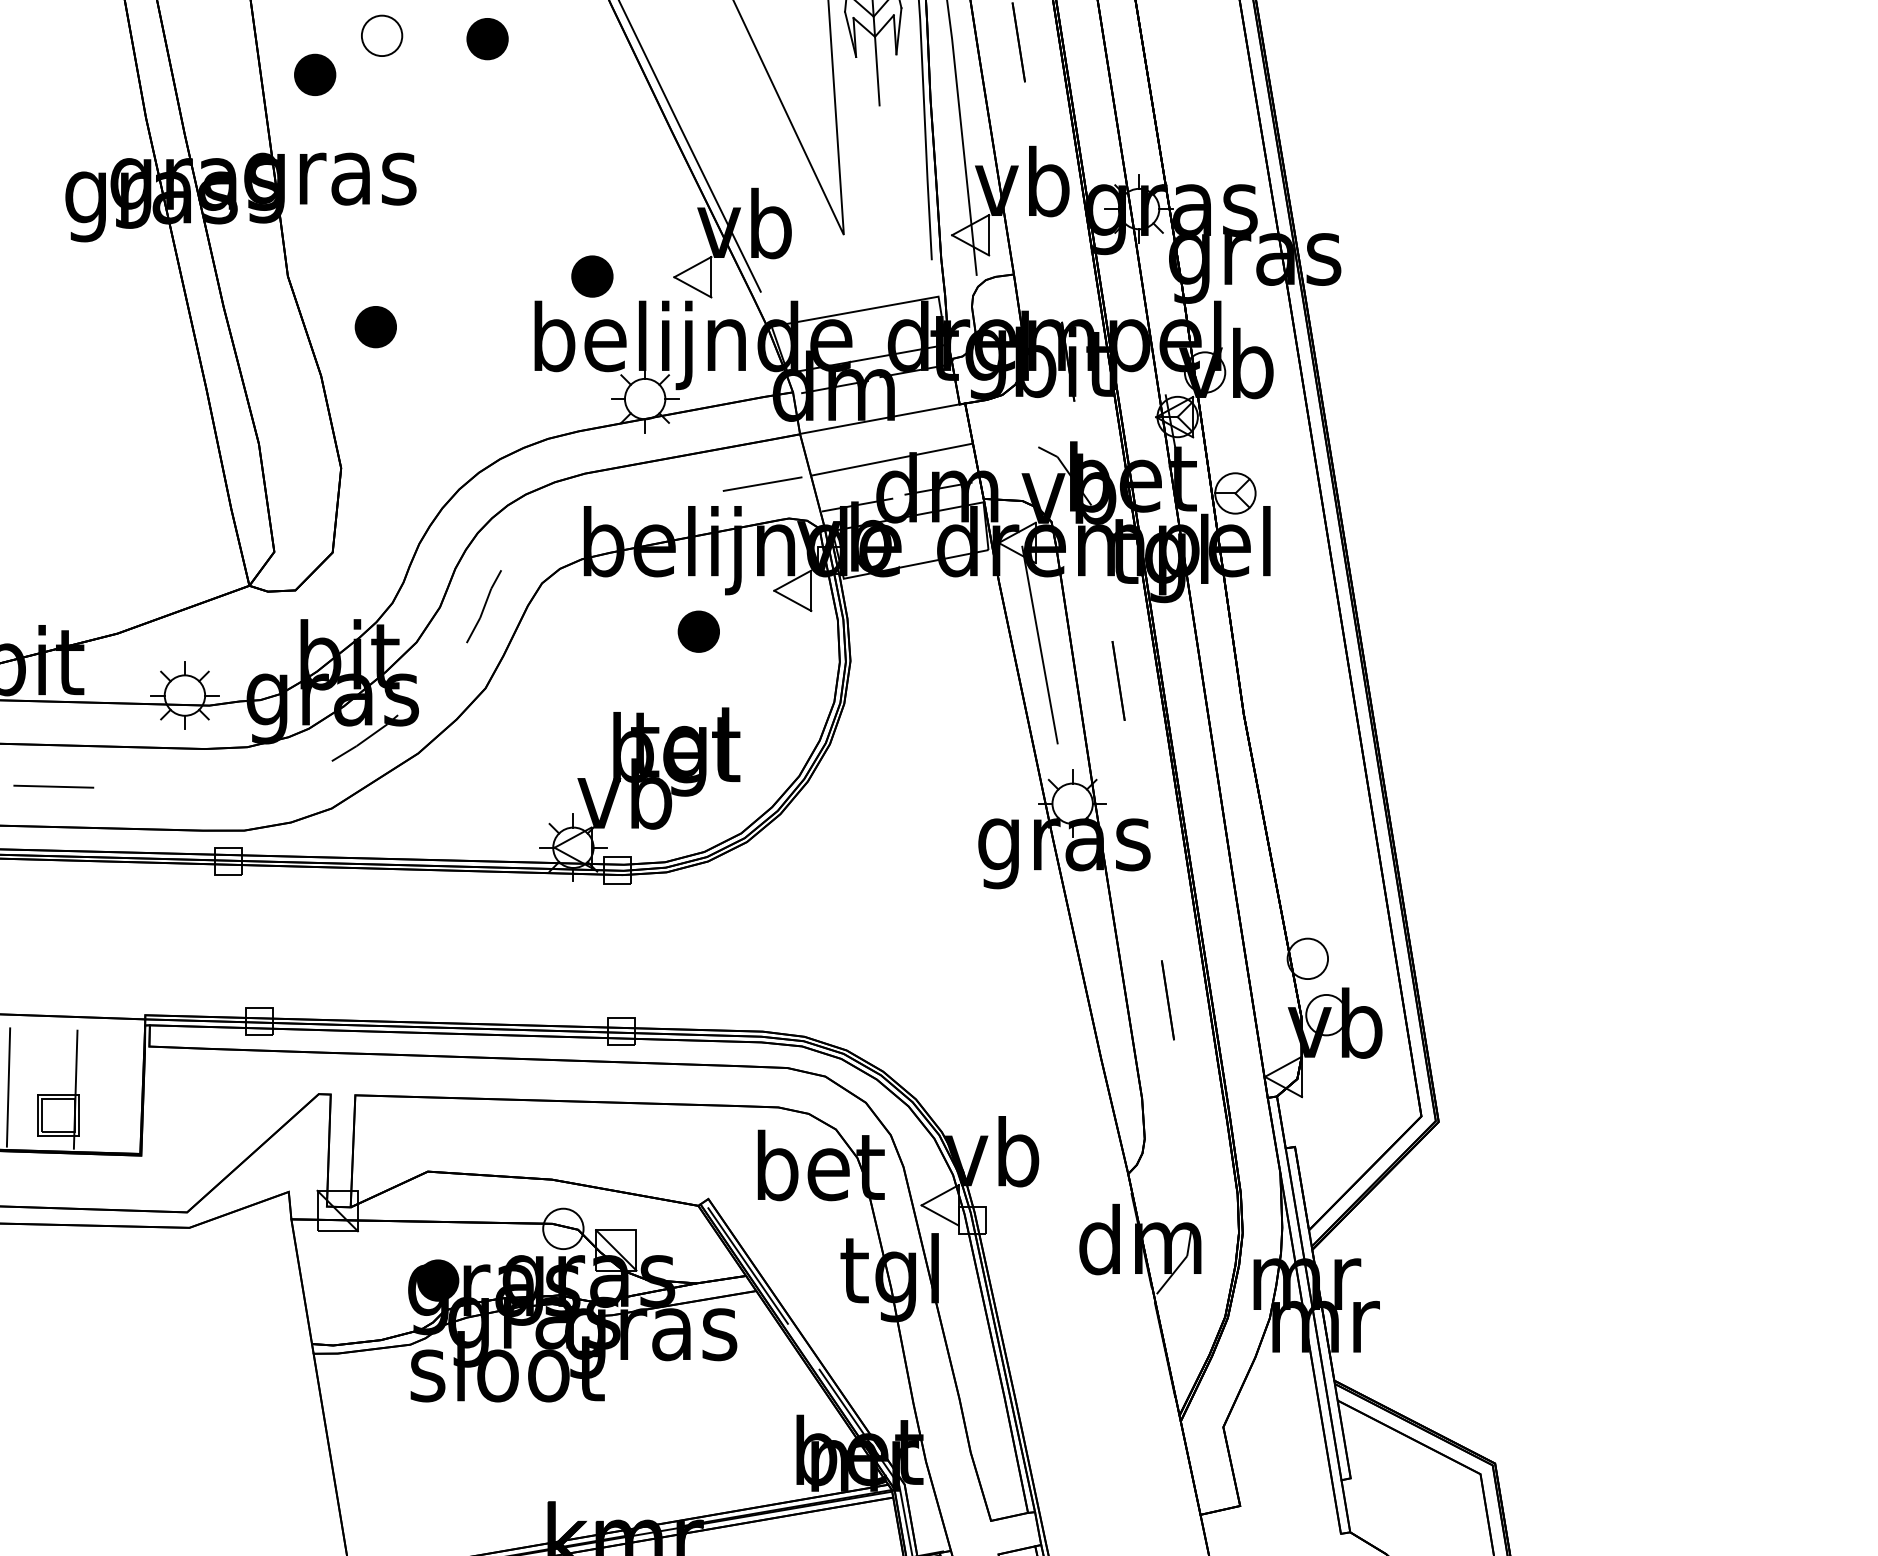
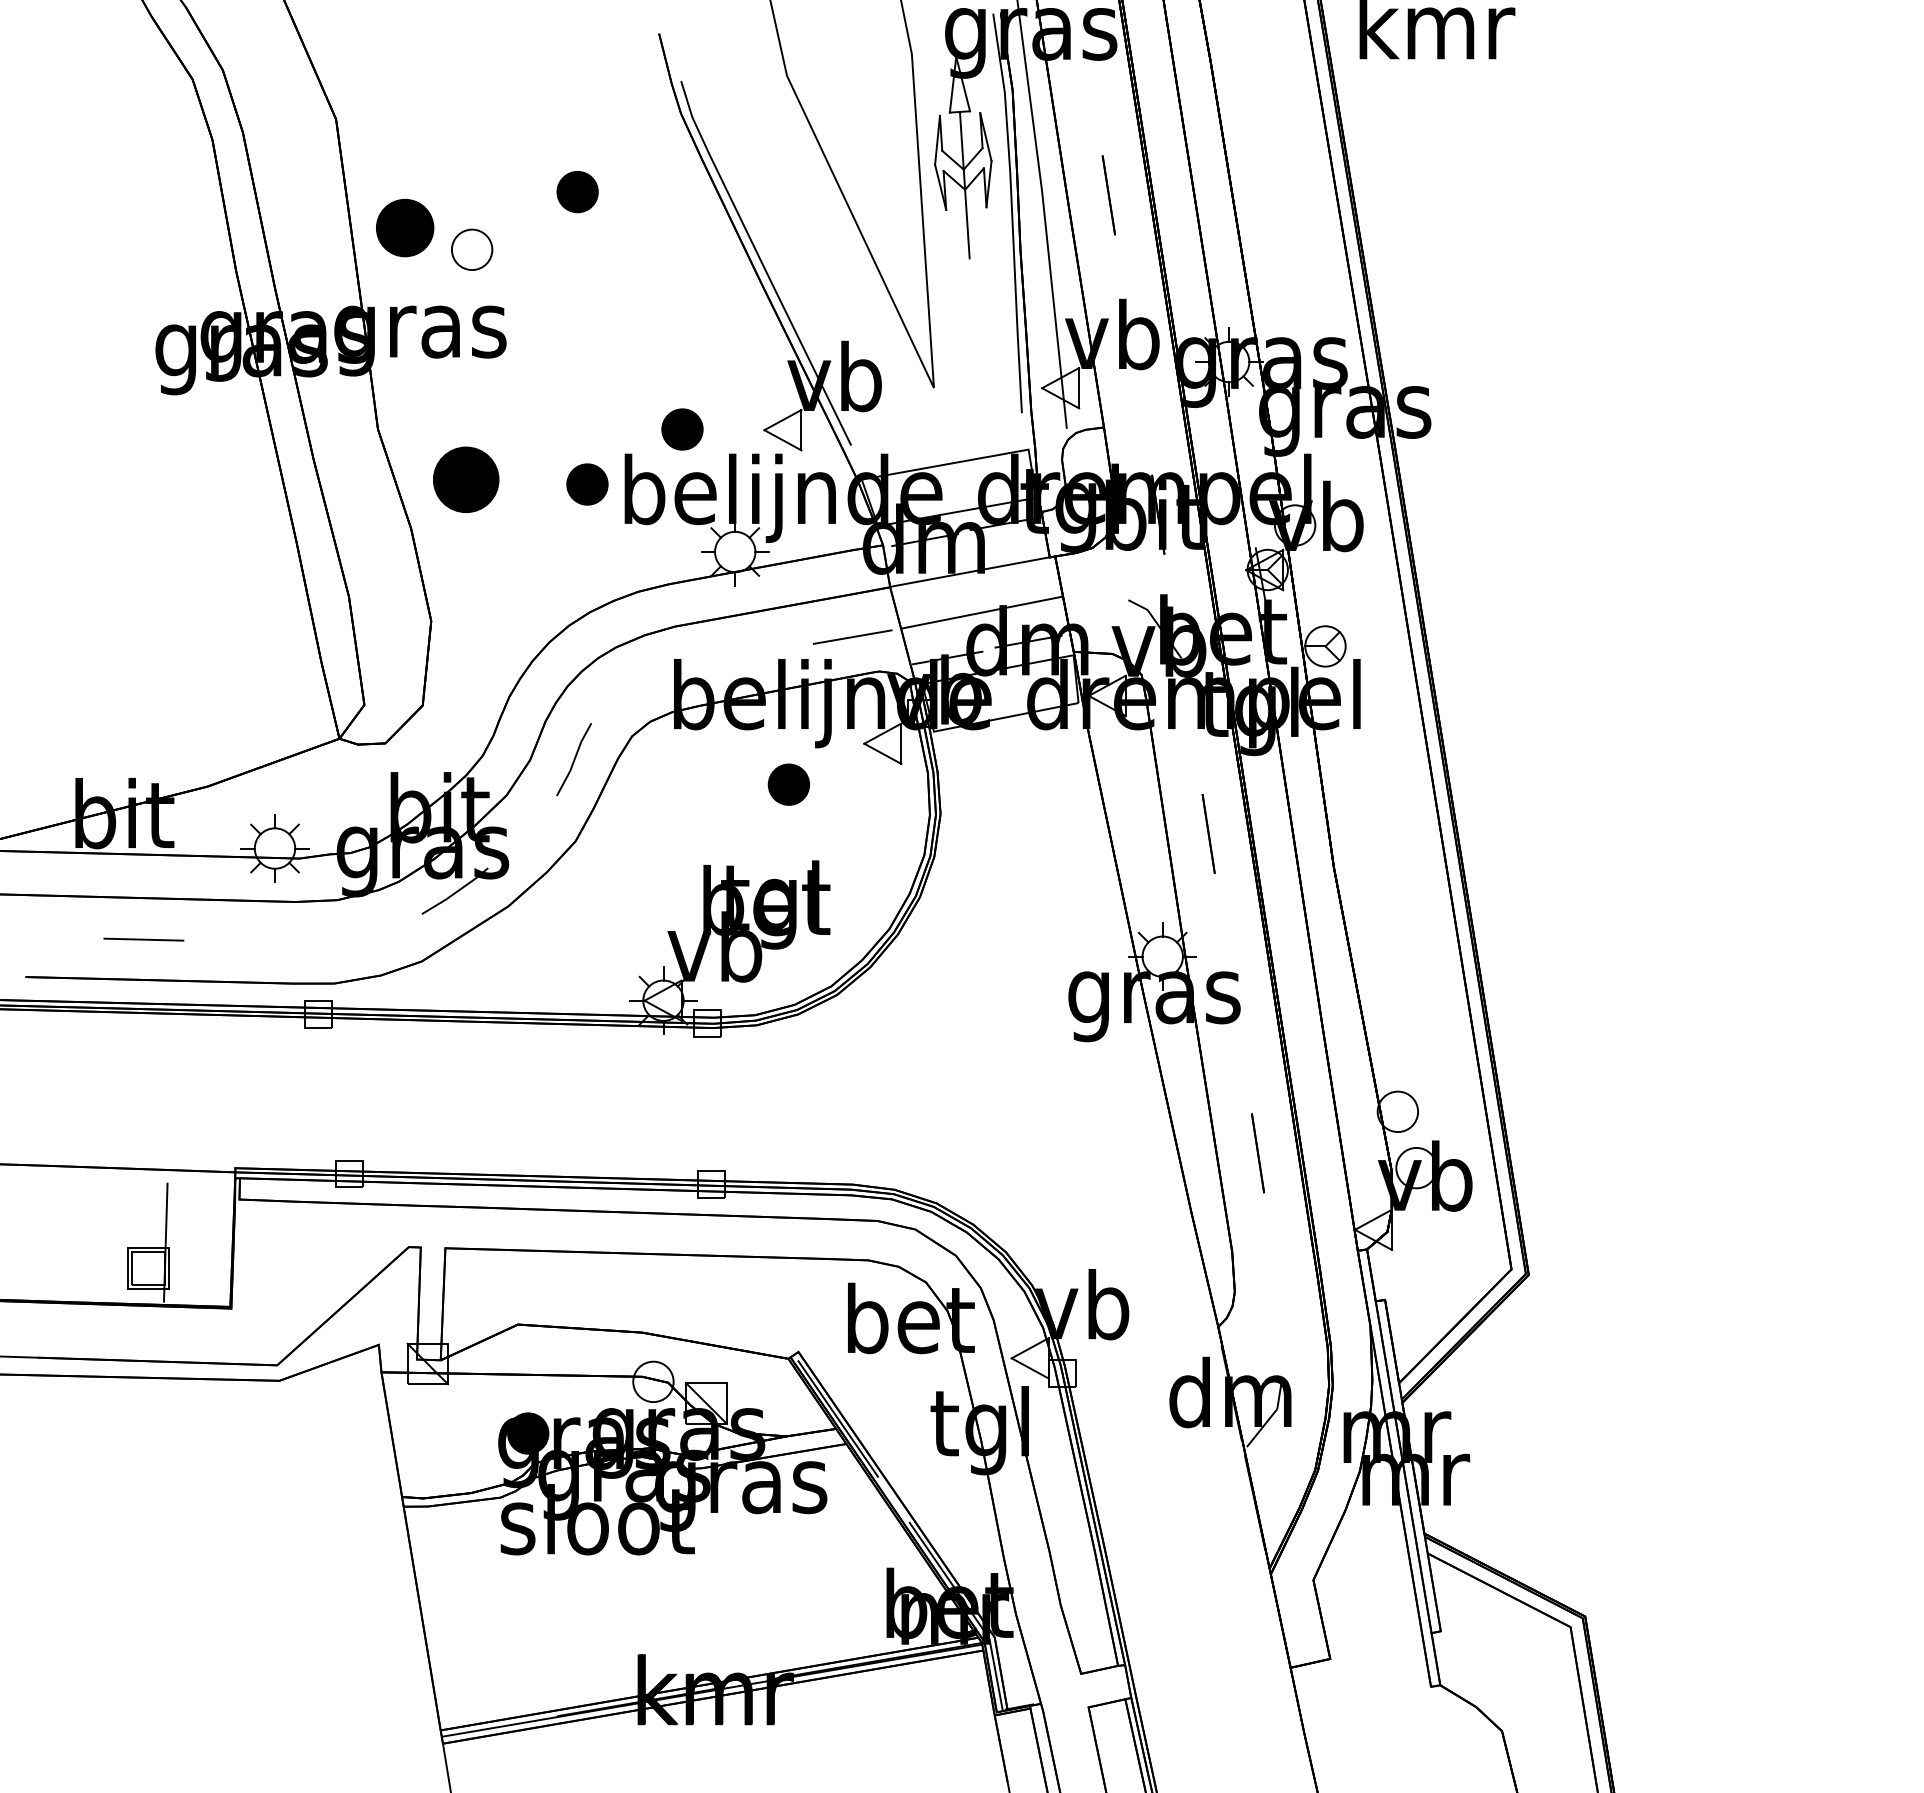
part: (382, 35) -> (472, 249), moved
part: (315, 74) -> (405, 227), size x1.4
part: (375, 327) -> (465, 480), size x1.6
part: (497, 331) -> (587, 484), added
line: (1039, 644) -> (1129, 797), removed
line: (8, 1087) -> (98, 1240), removed

